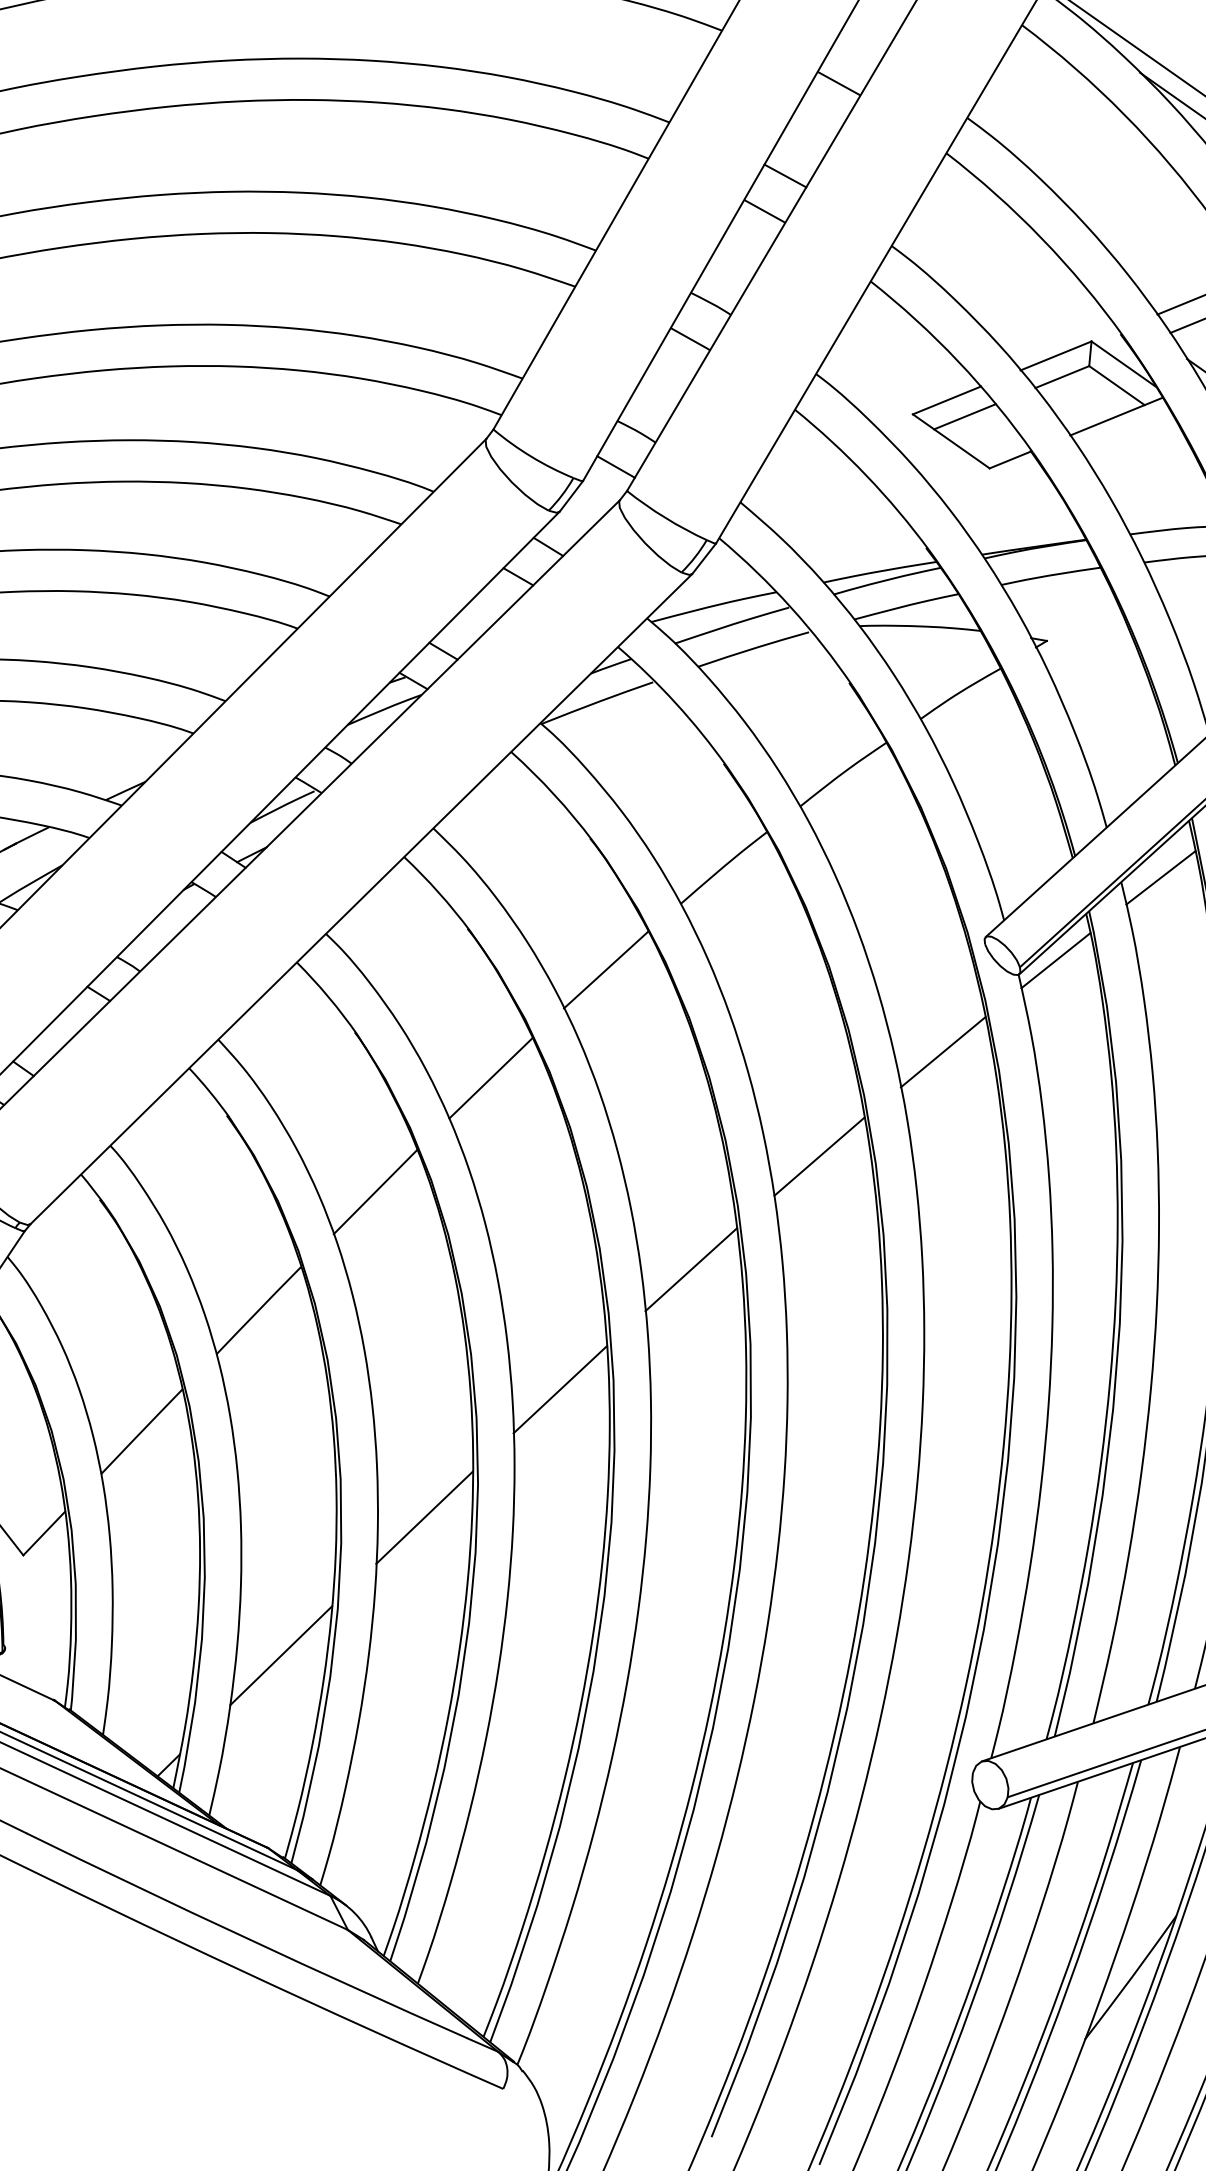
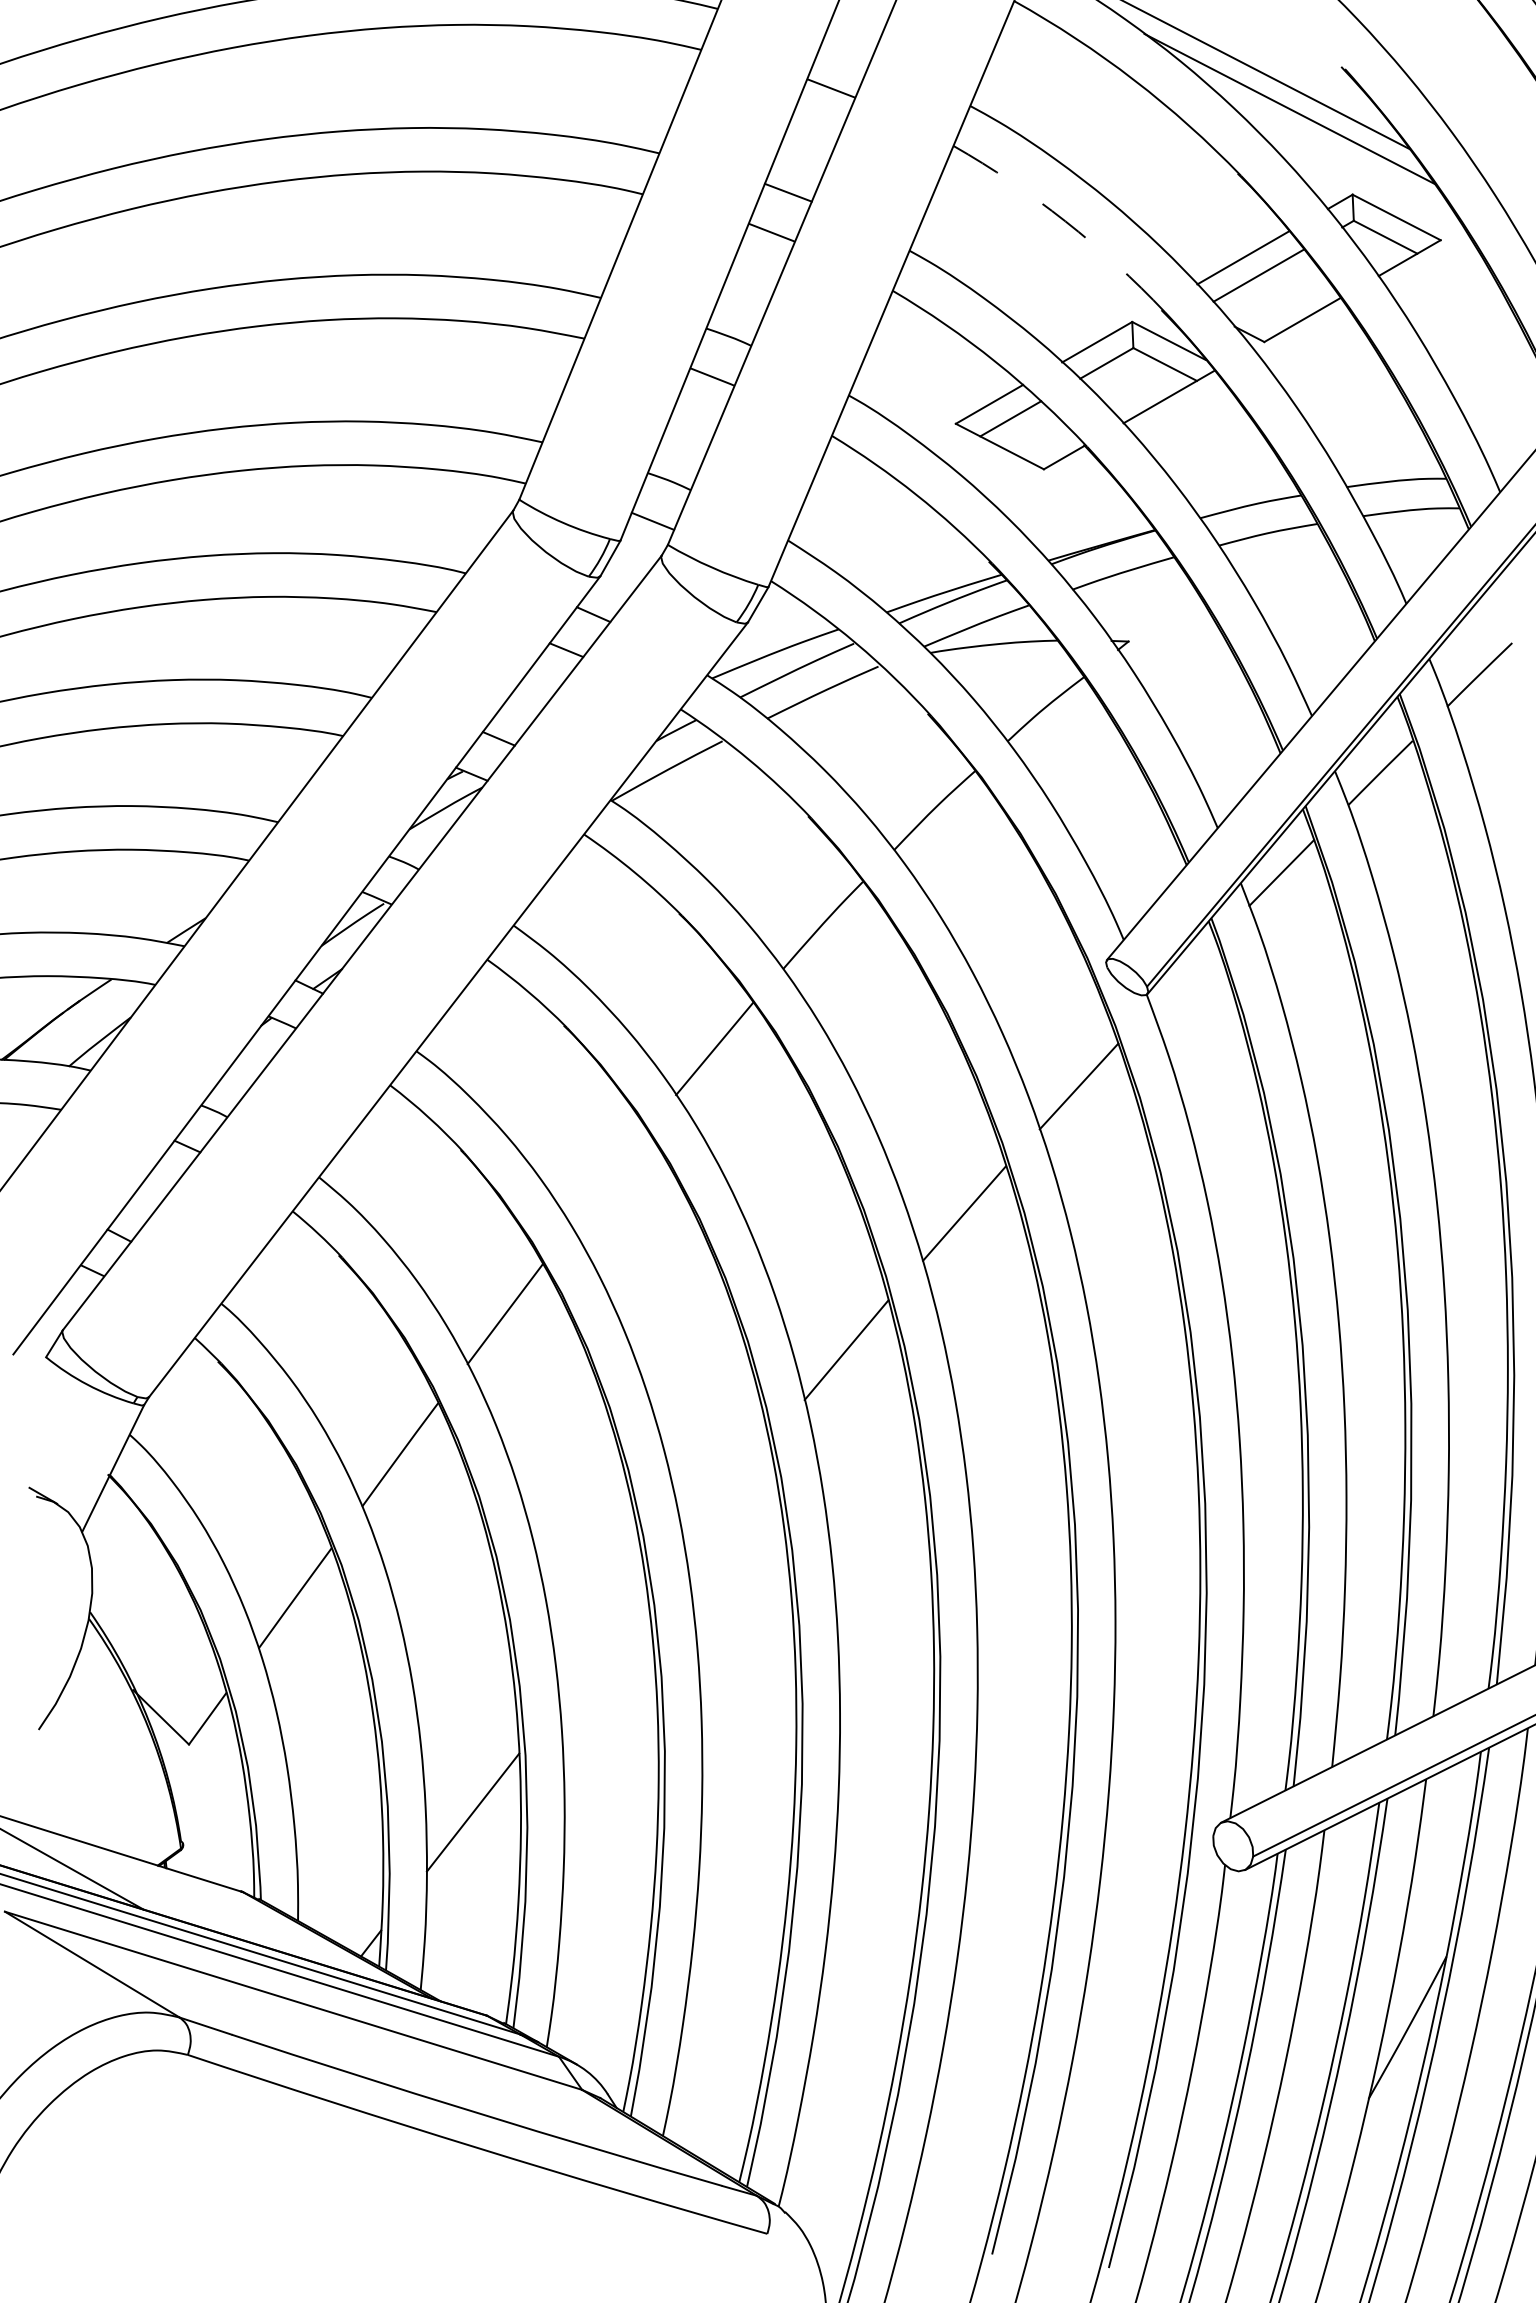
arc: (1041, 238) -> (1065, 221), solid -> dashed
line: (1055, 960) -> (1183, 974), removed
line: (490, 1078) -> (609, 1178), removed
line: (559, 1389) -> (726, 1494), removed
line: (424, 1517) -> (603, 1647), removed

